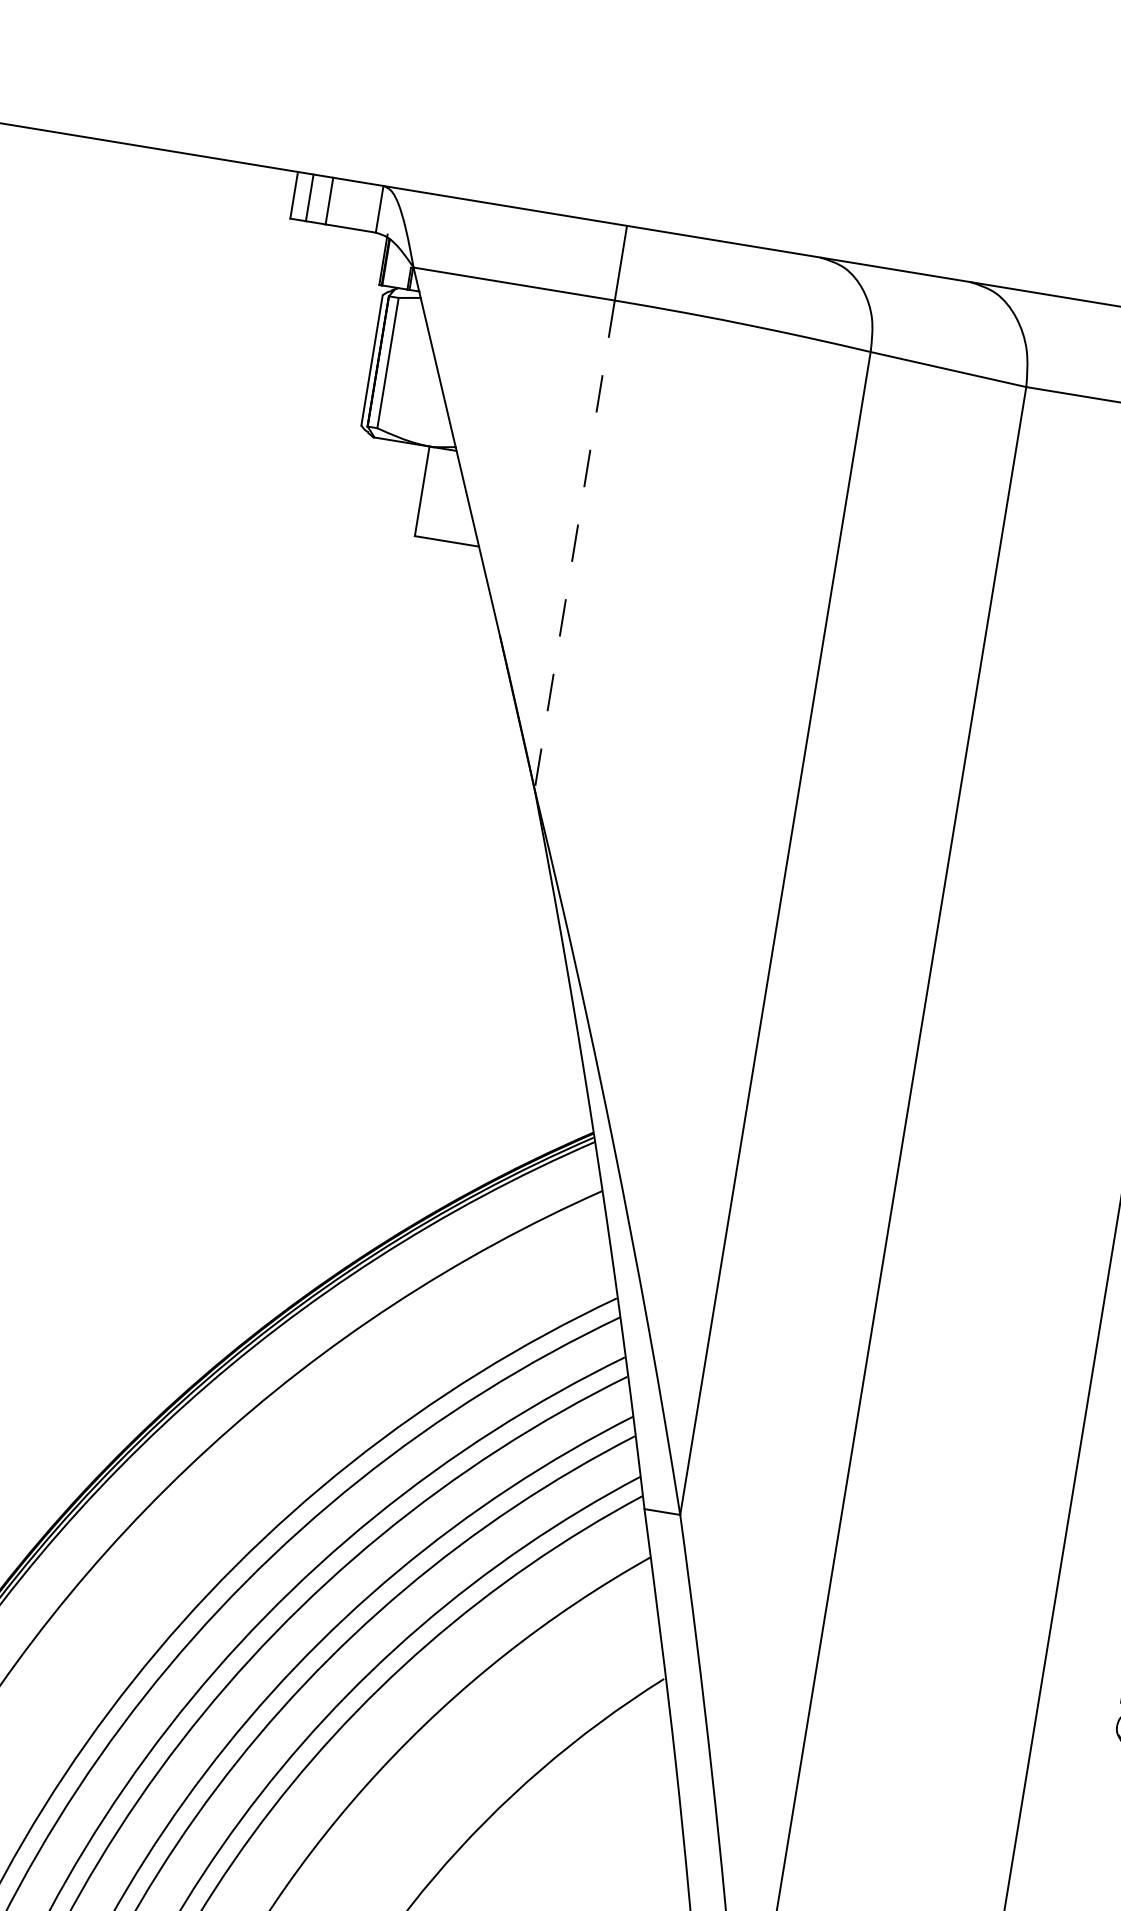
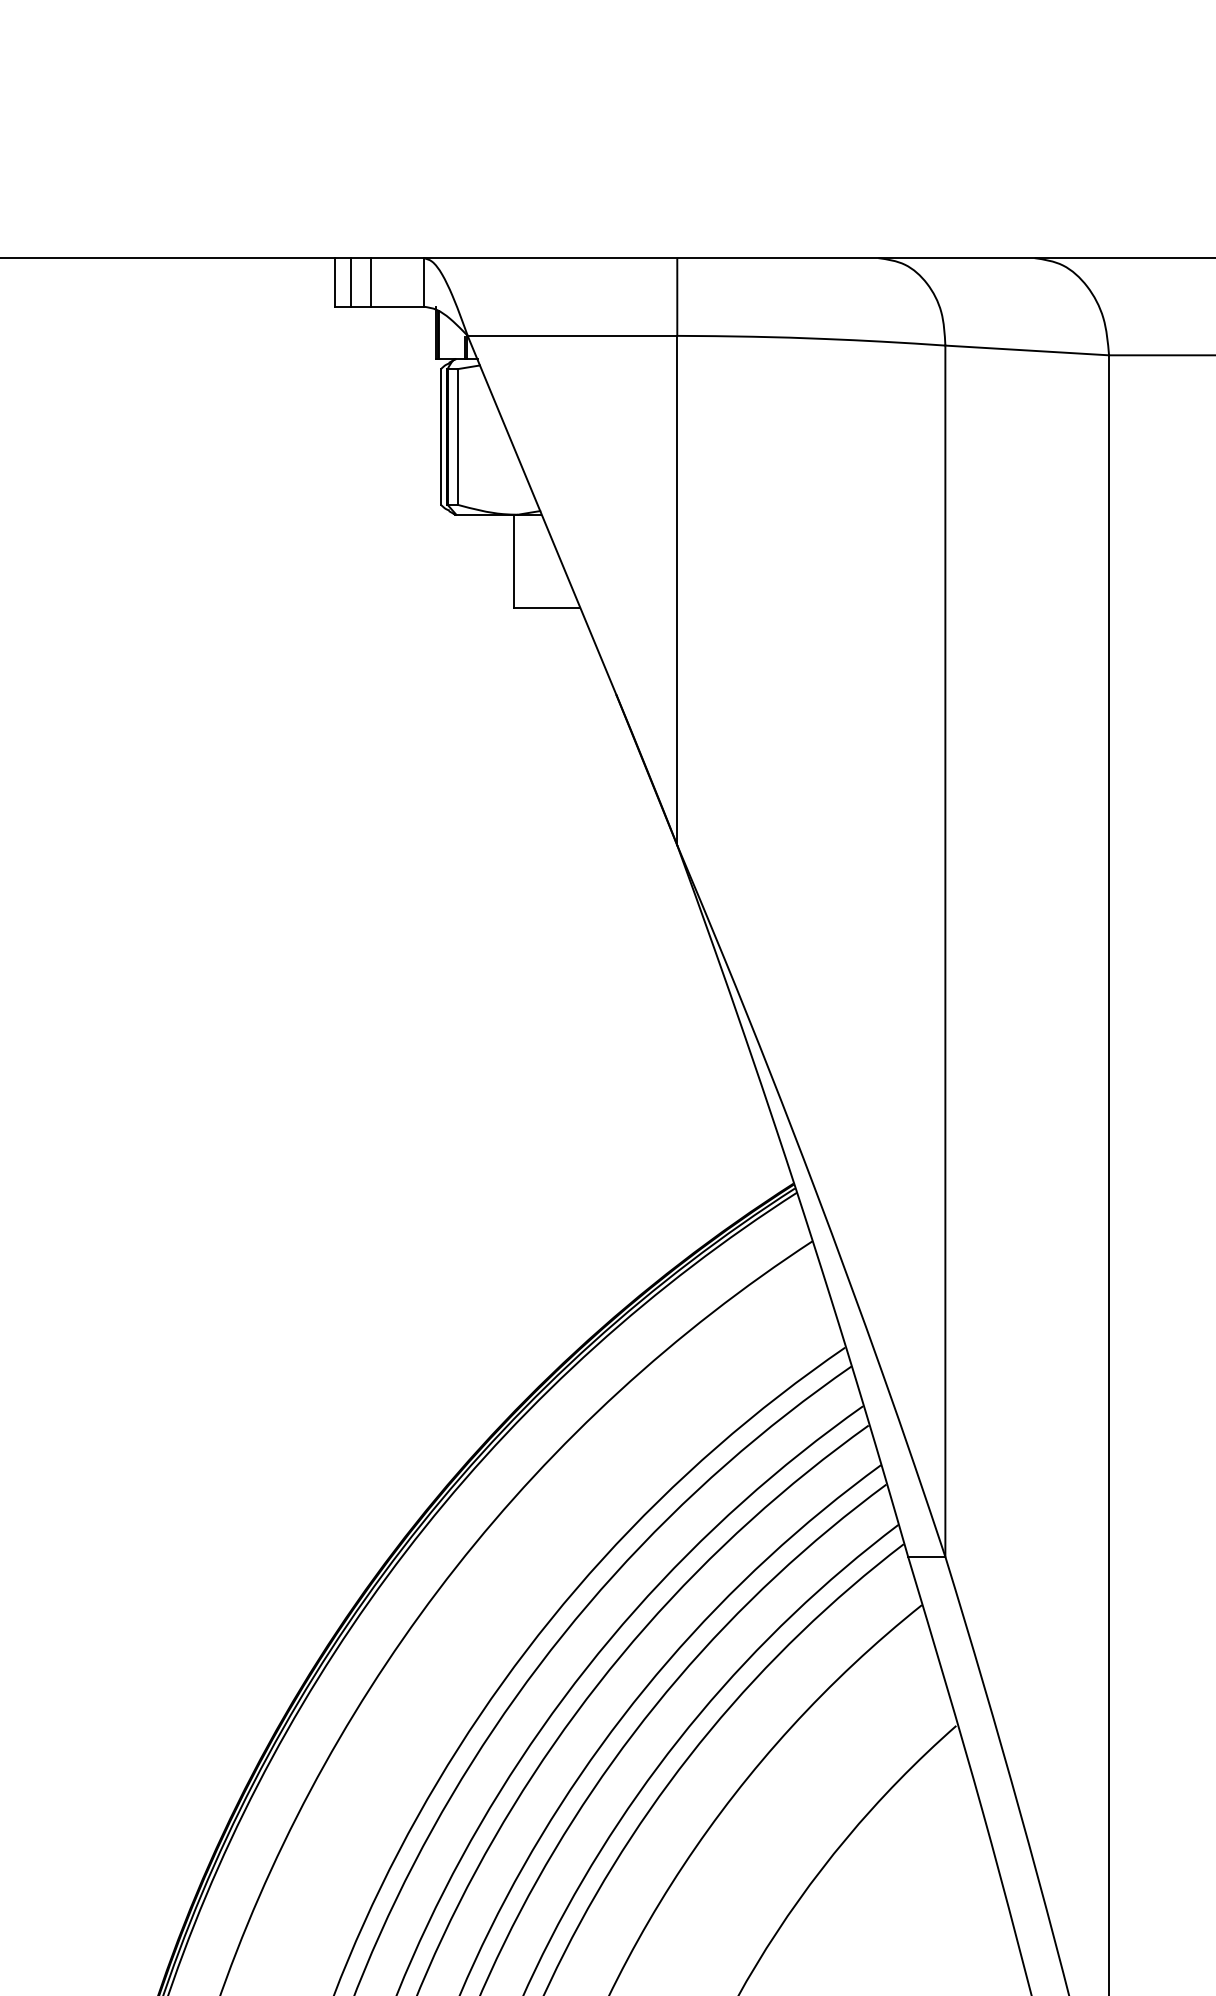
line: (574, 545) -> (677, 590), dashed -> solid

